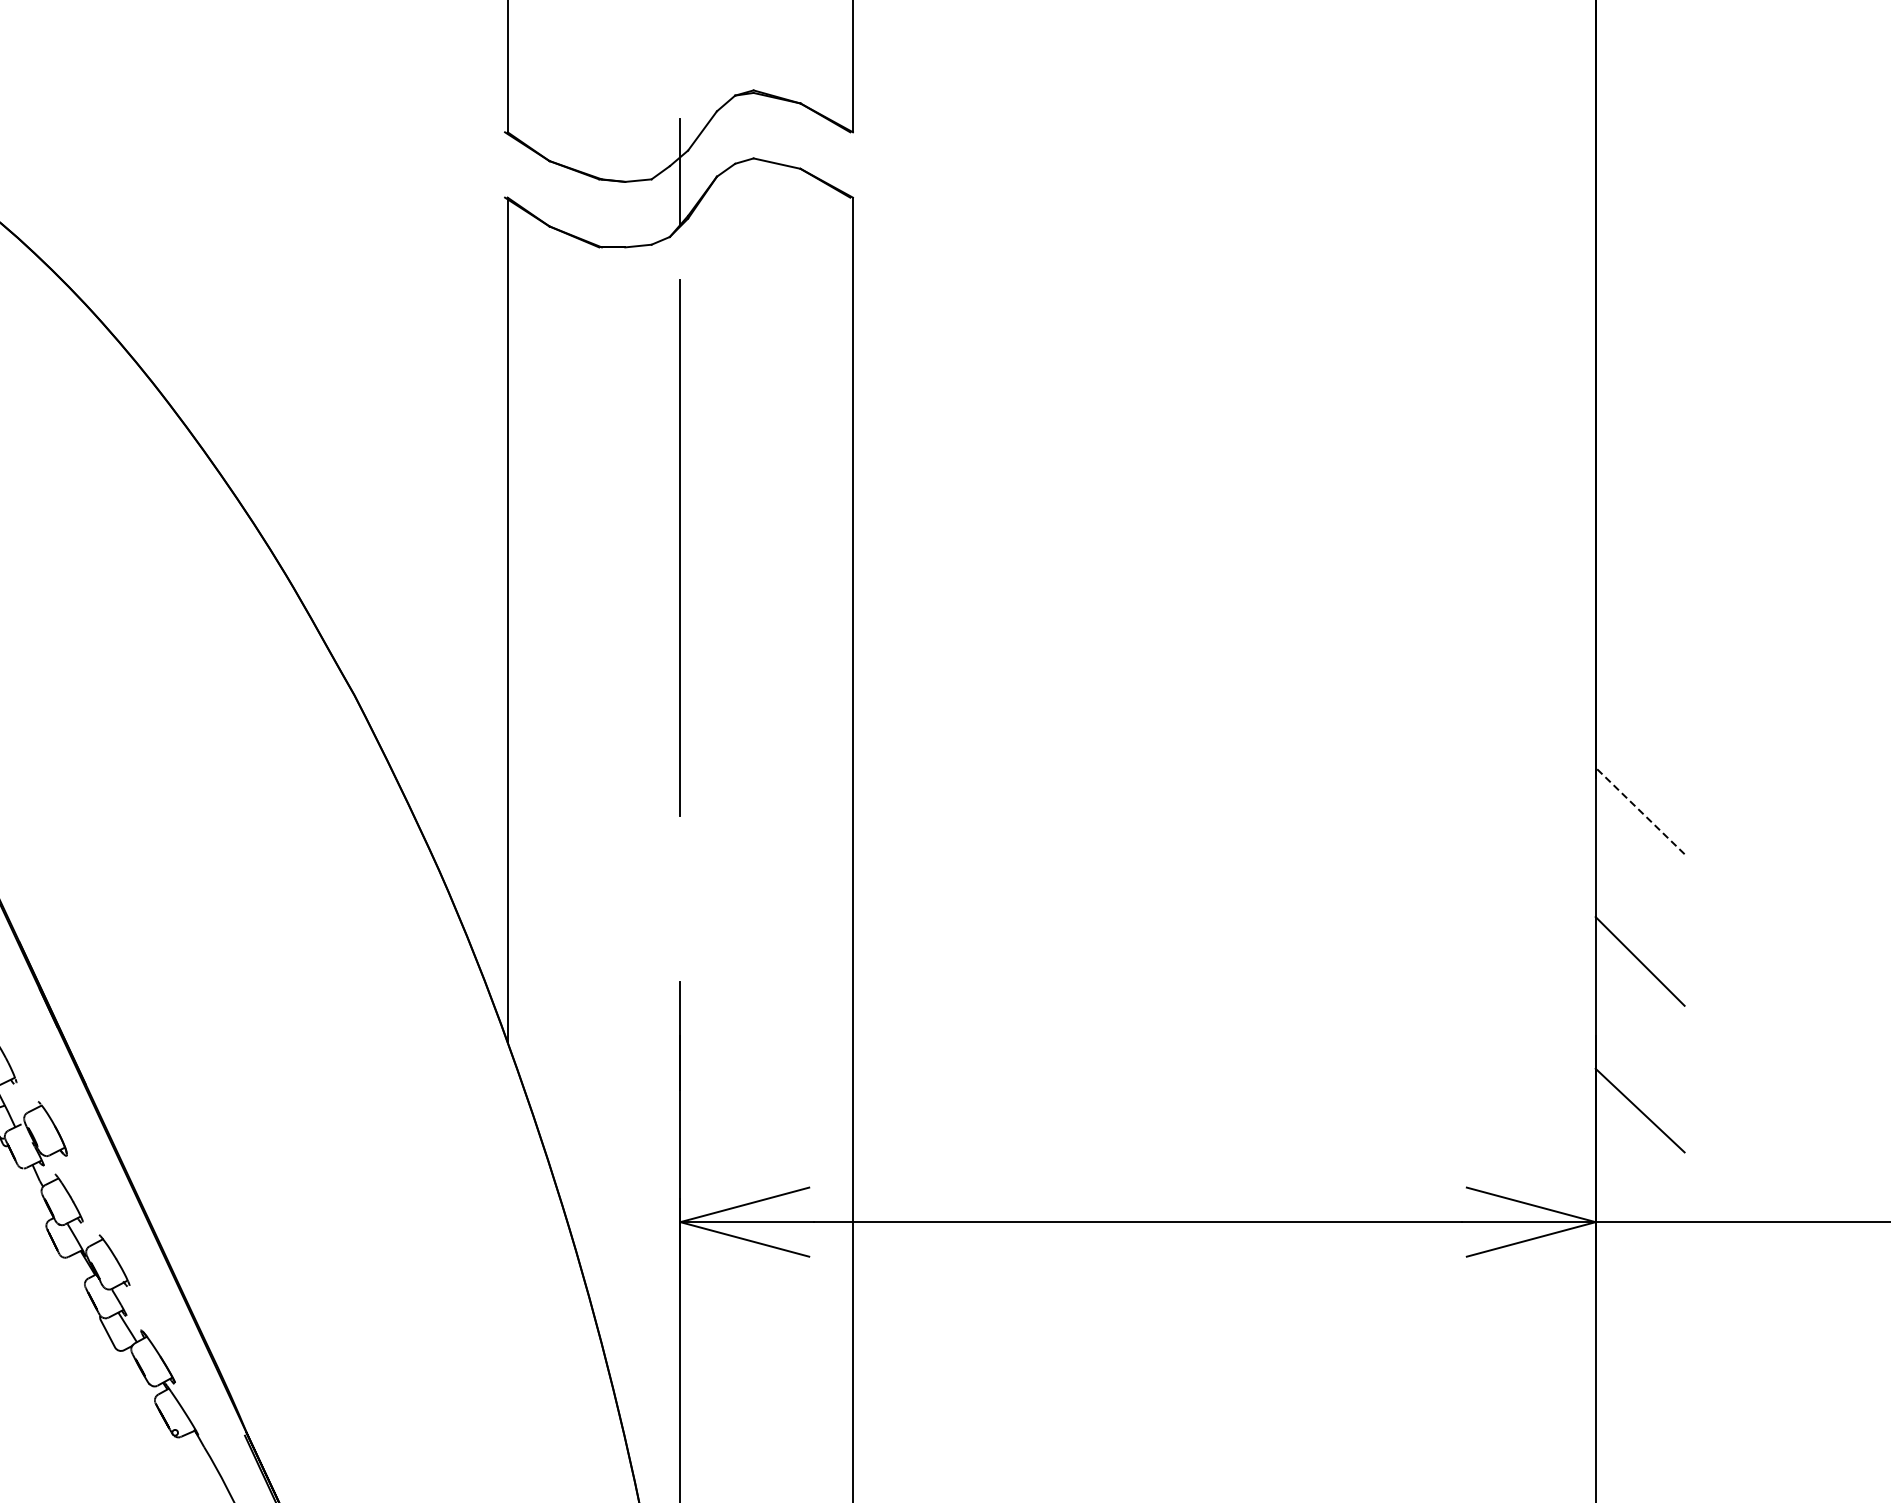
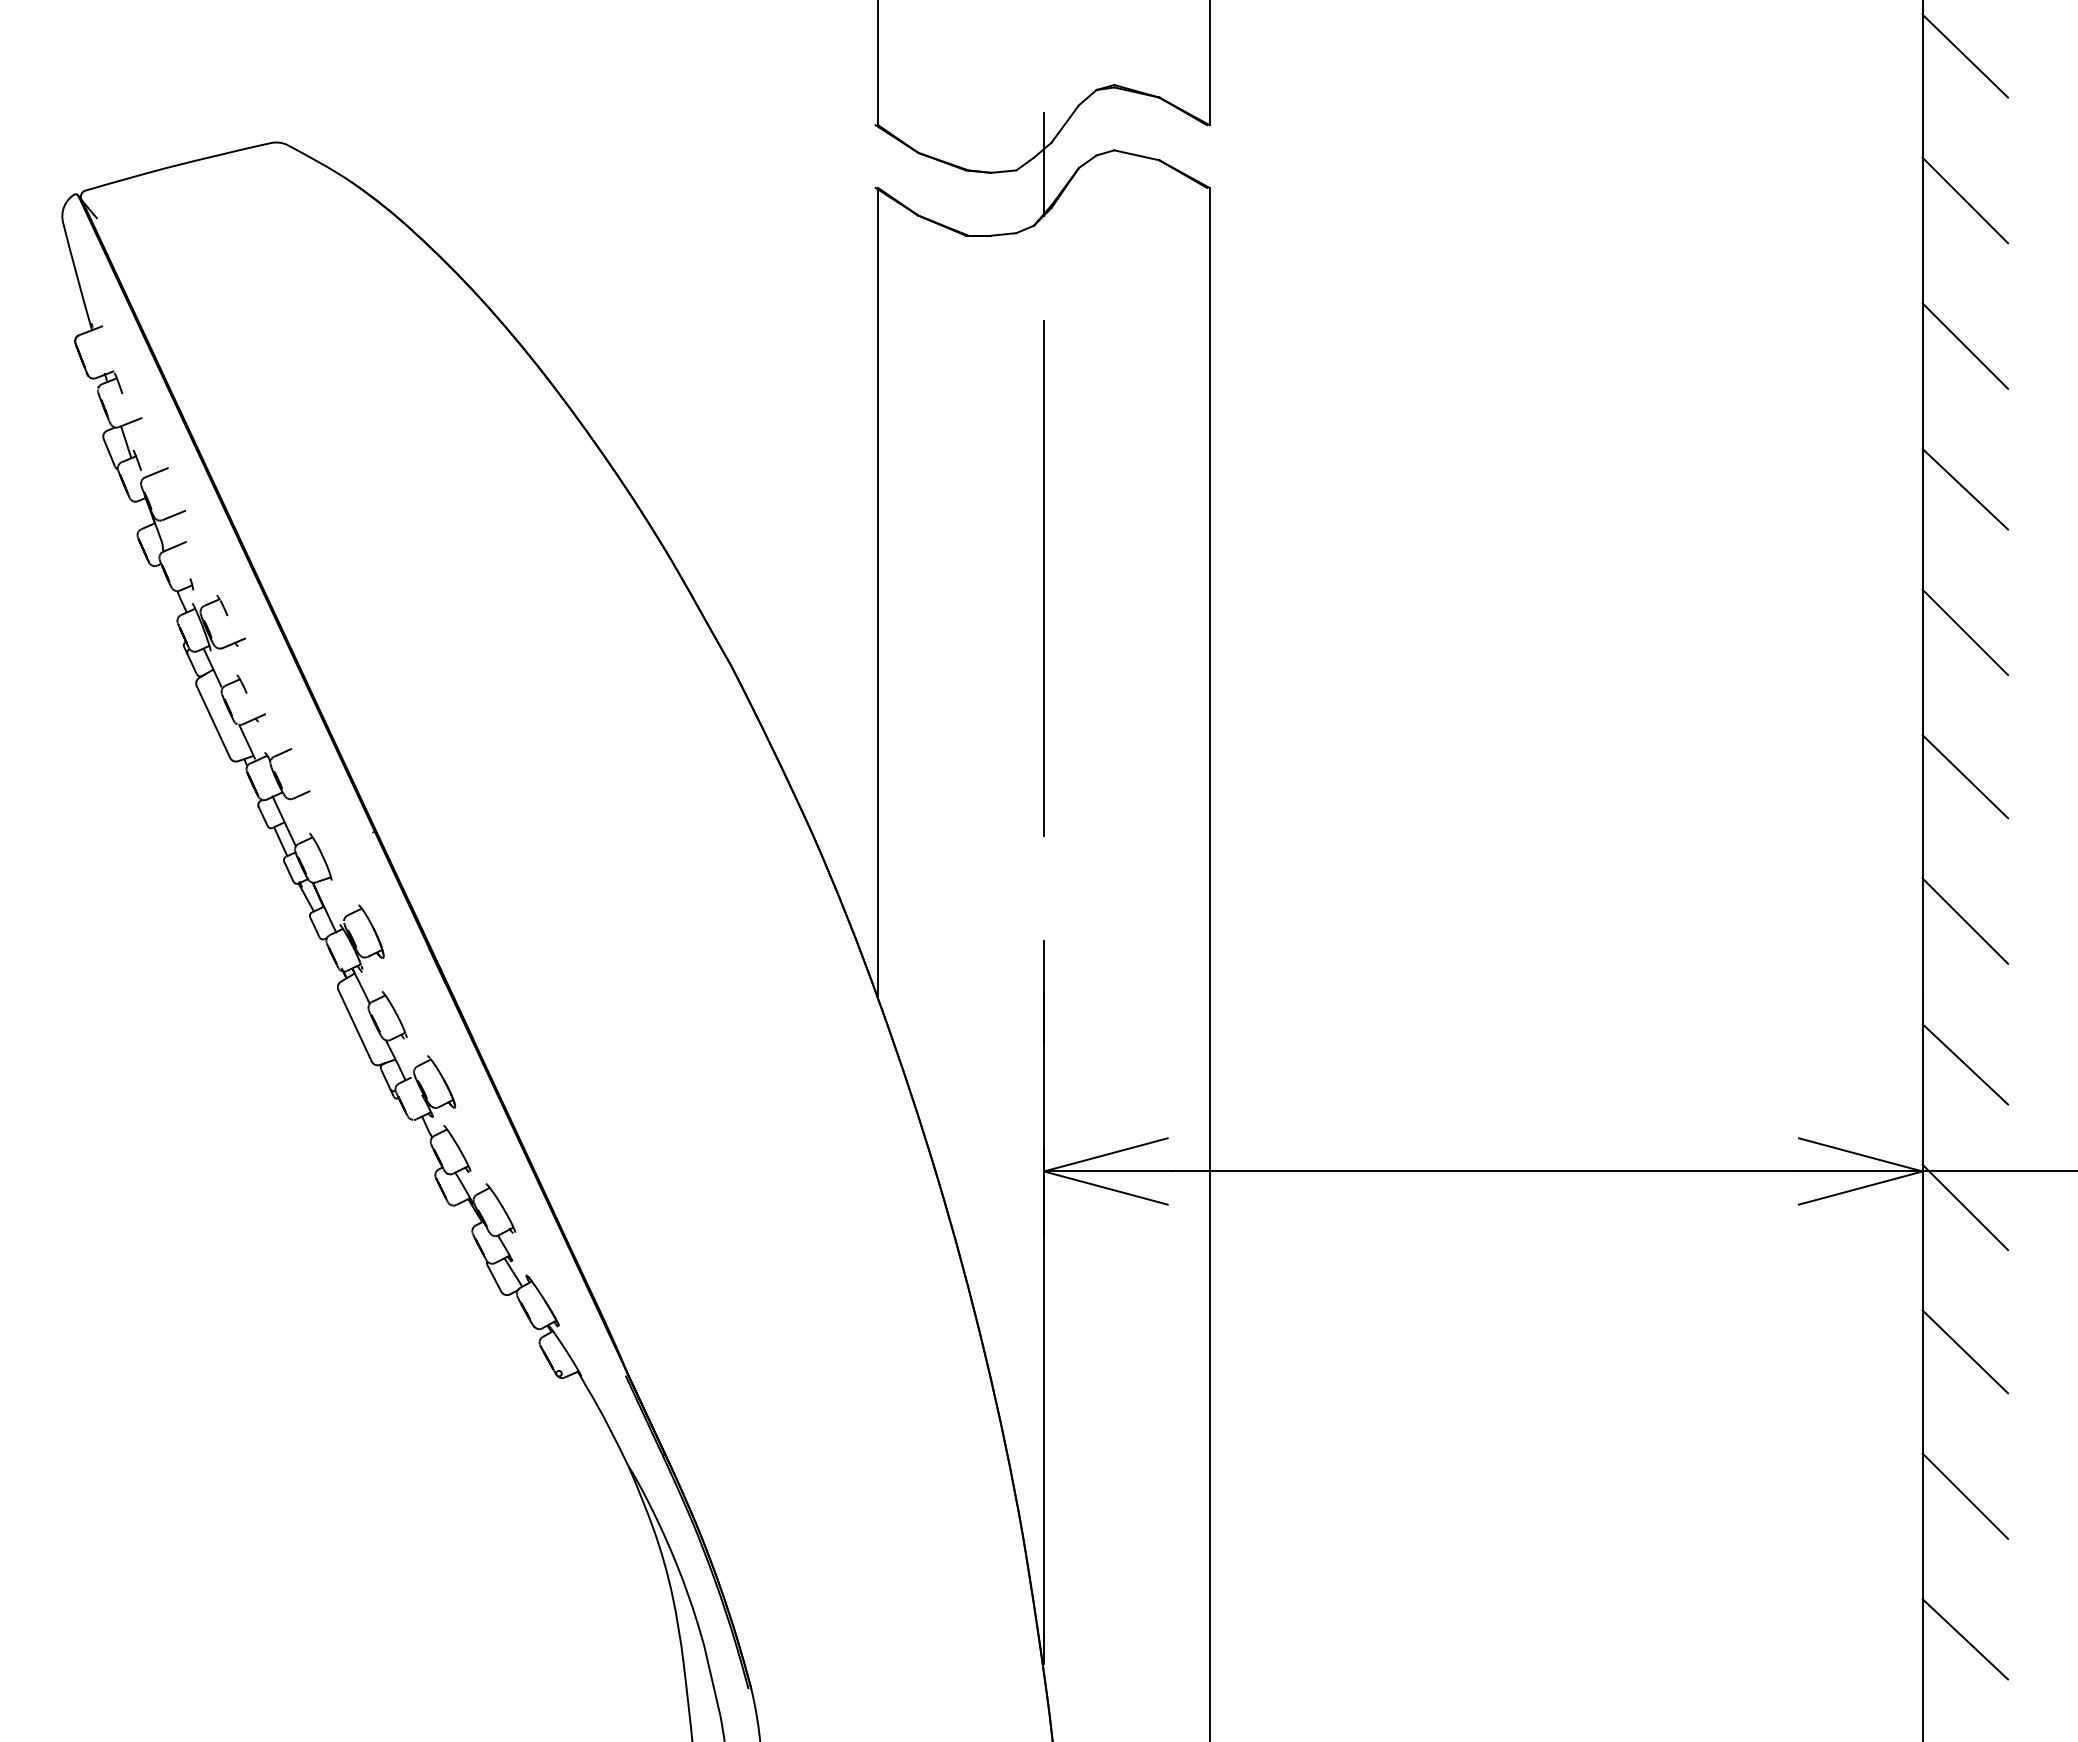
line: (1640, 59) -> (1965, 55), added
line: (1640, 210) -> (1965, 200), added
line: (1640, 361) -> (1965, 345), added
line: (1640, 511) -> (1965, 489), added
line: (679, 548) -> (1043, 578), moved
line: (1640, 660) -> (1965, 632), added
line: (1640, 810) -> (1965, 776), dashed -> solid
line: (1640, 1259) -> (1965, 1207), added
line: (1640, 1409) -> (1965, 1351), added

